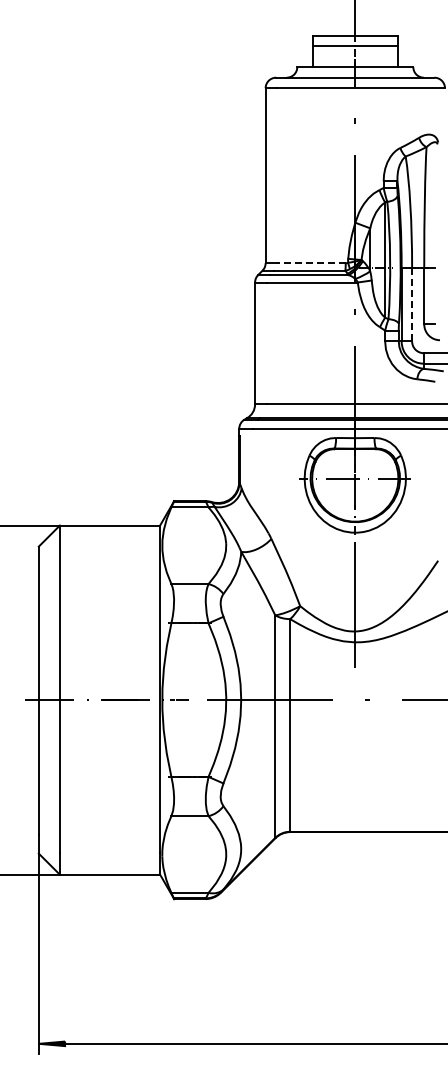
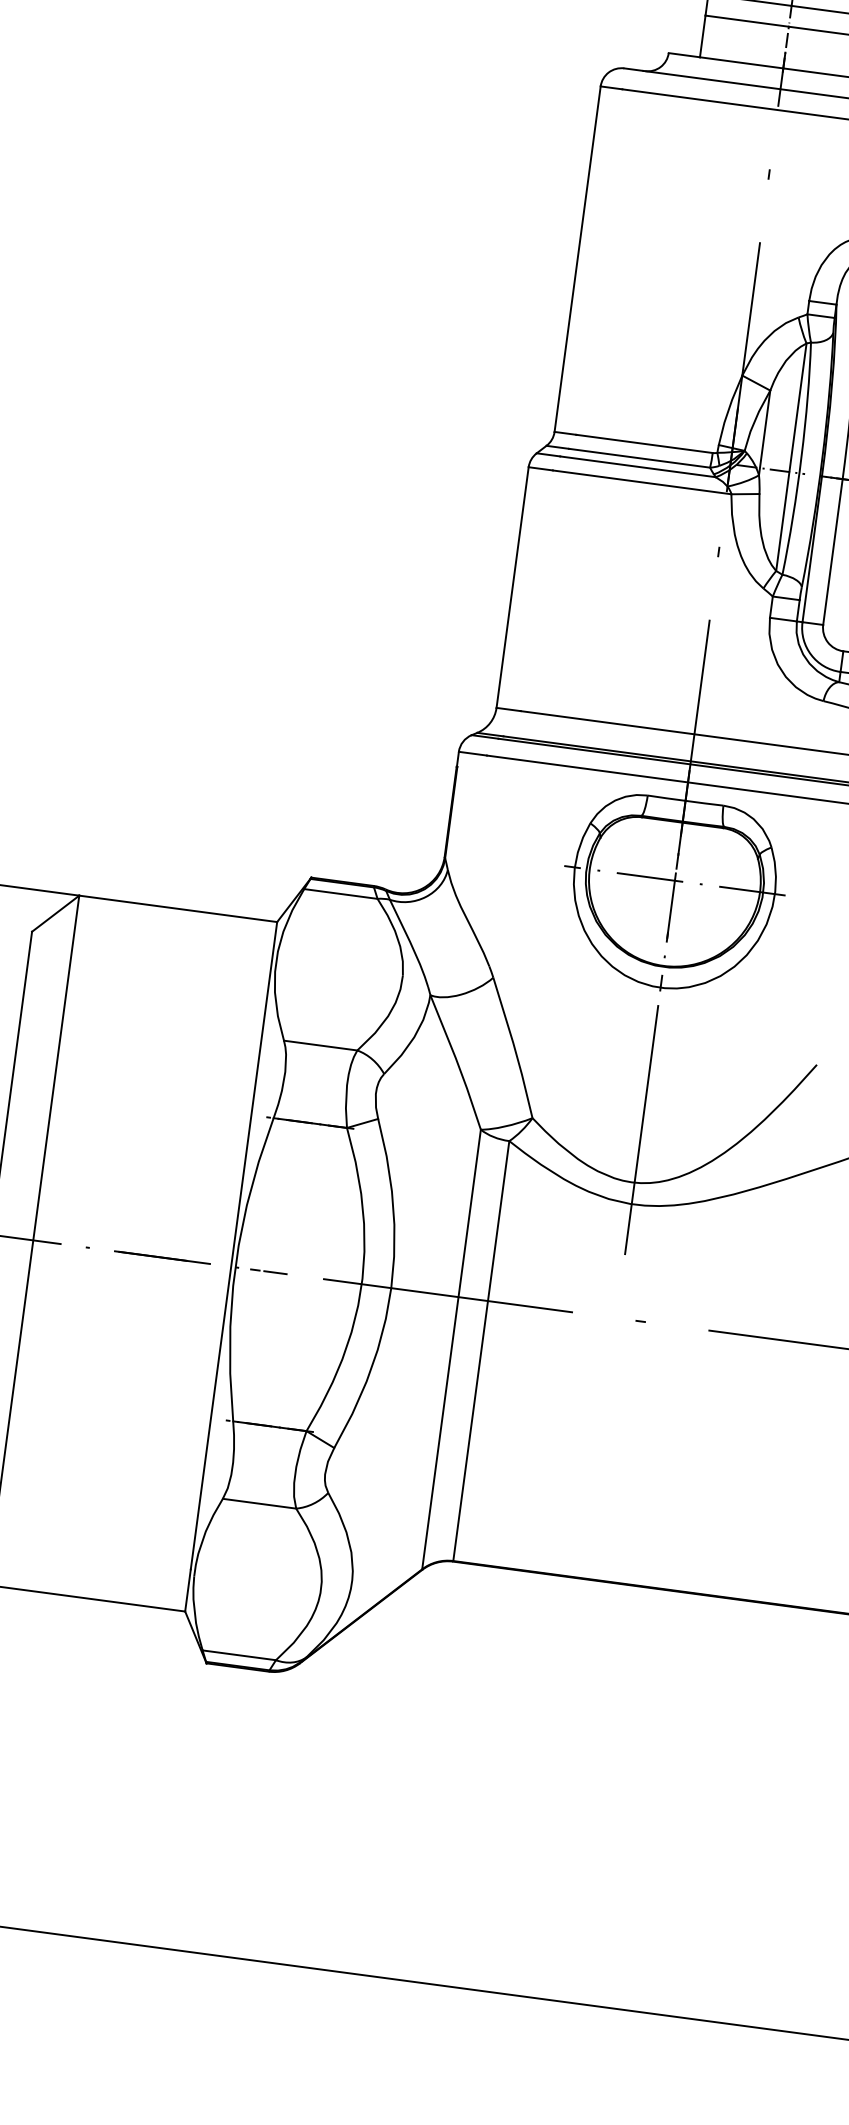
line: (311, 263) -> (645, 444), dashed -> solid
line: (412, 304) -> (833, 552), dashed -> solid

